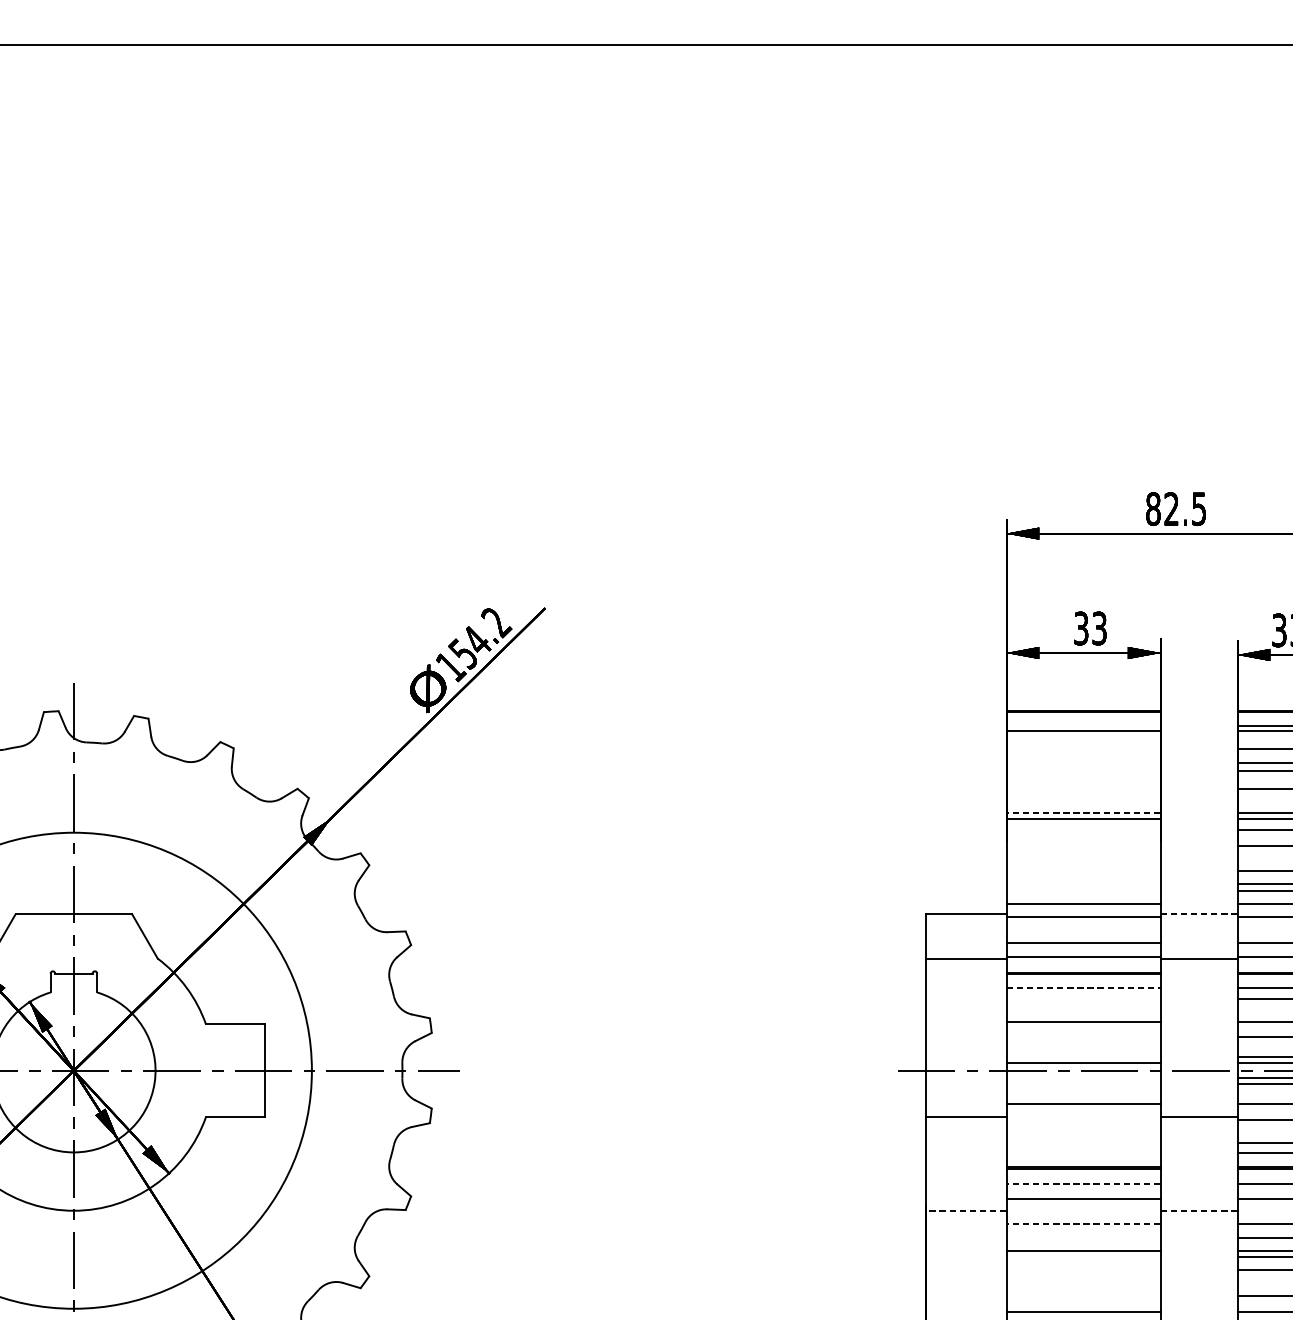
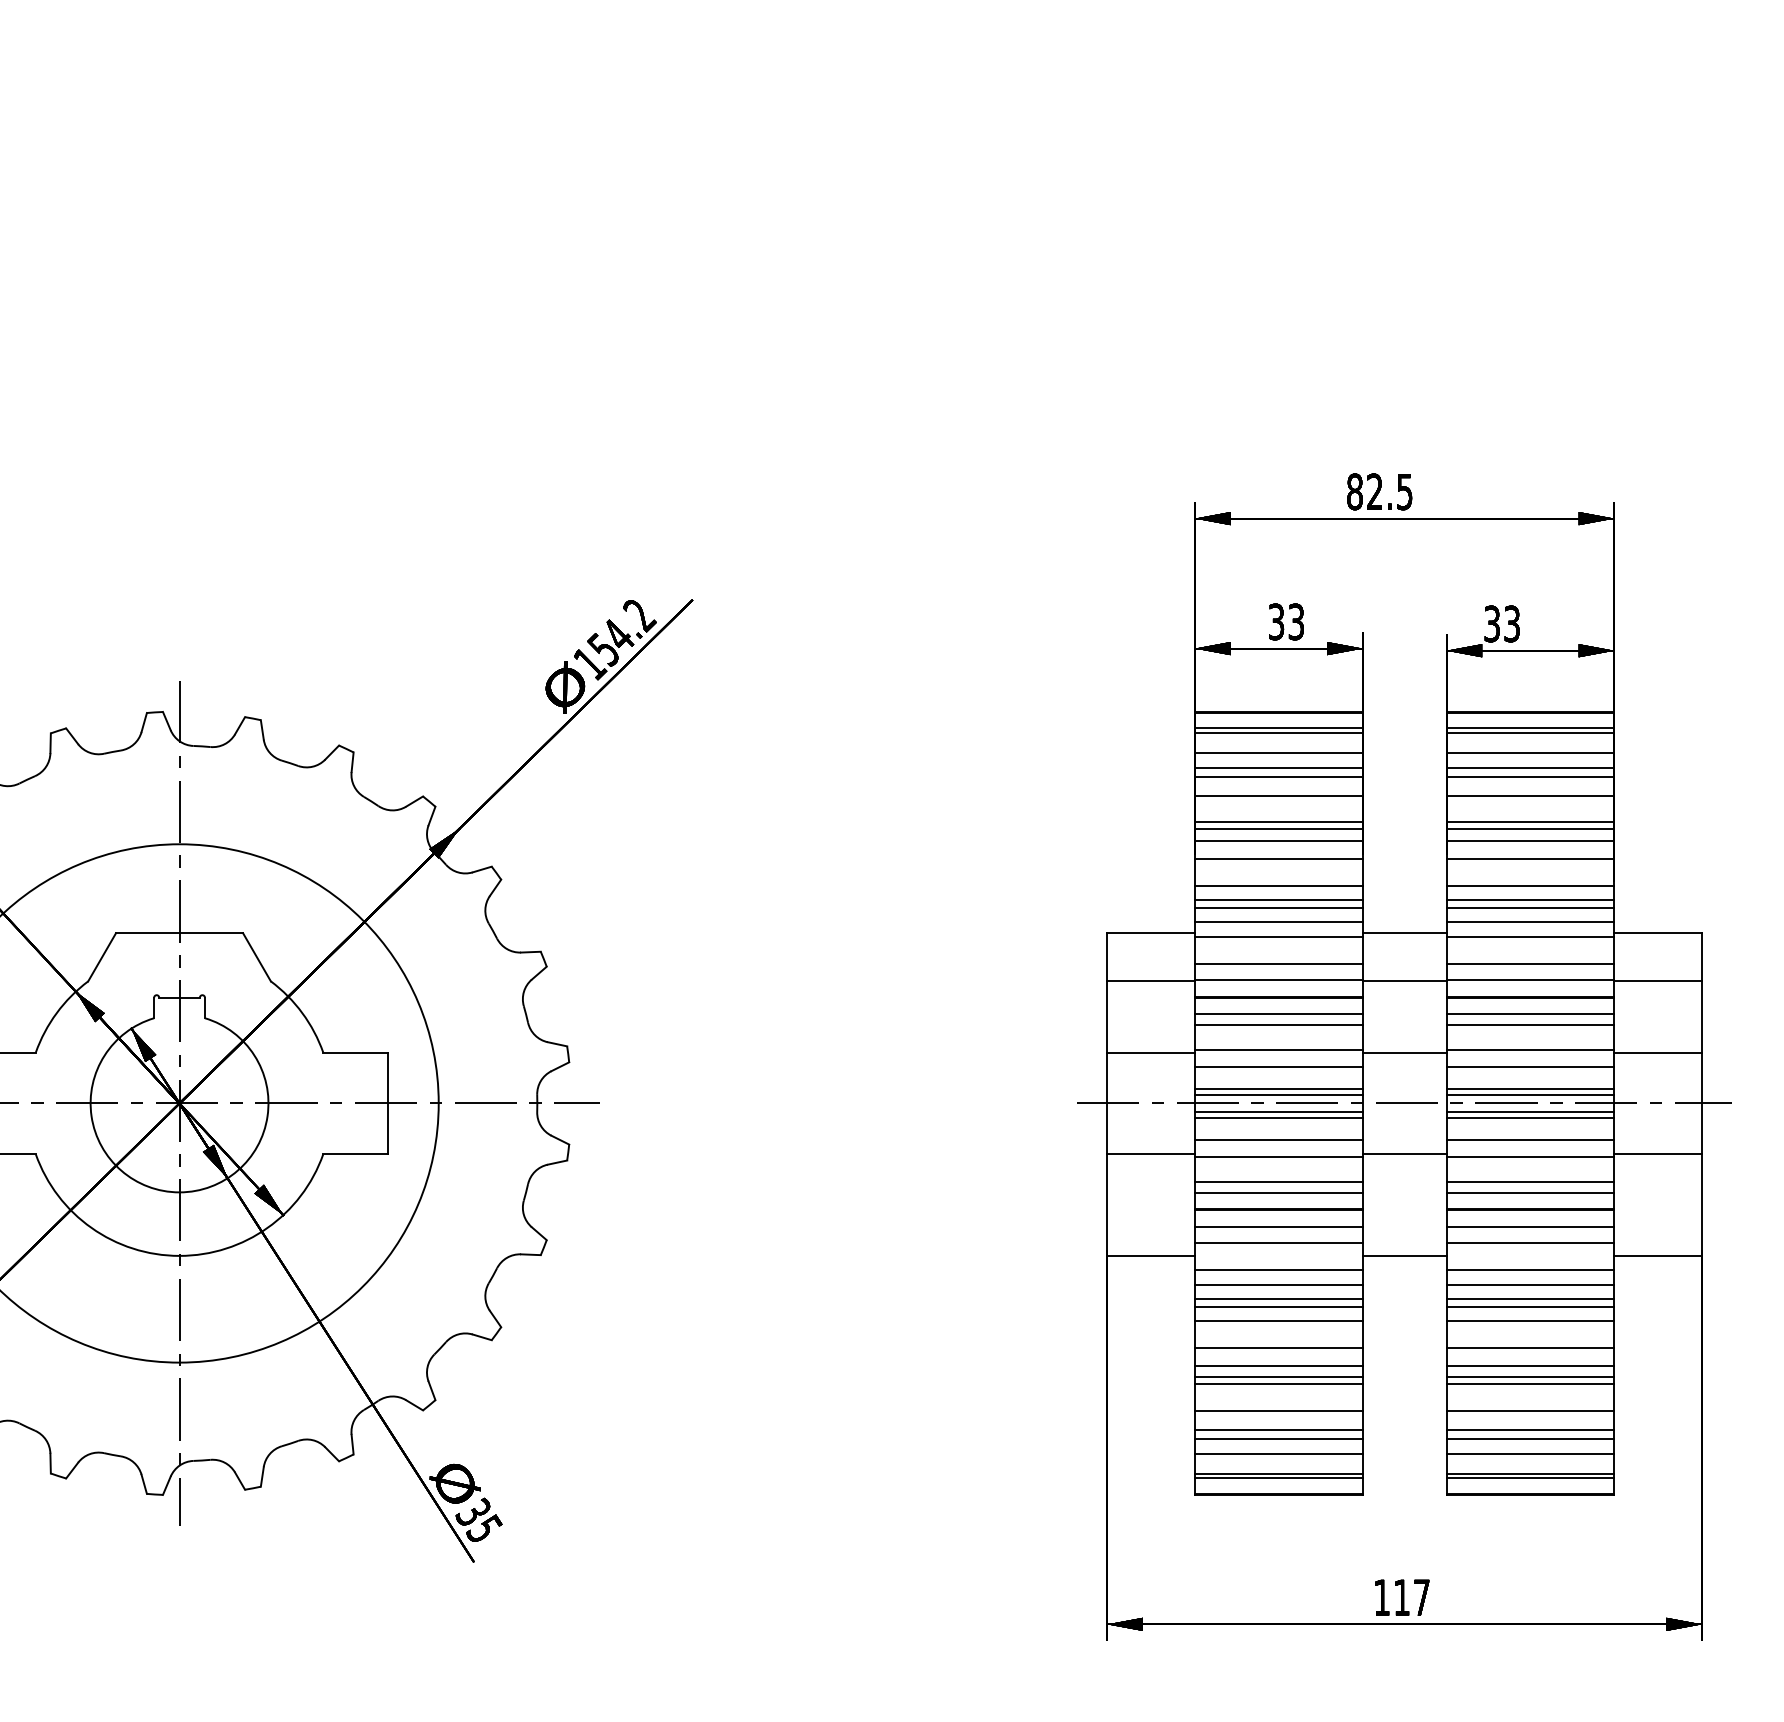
line: (1083, 726) -> (1278, 728), added
line: (1083, 749) -> (1278, 753), added
line: (1083, 763) -> (1278, 768), added
line: (1083, 771) -> (1278, 777), added
line: (1083, 788) -> (1278, 796), added
line: (1083, 812) -> (1278, 822), dashed -> solid
line: (1083, 830) -> (1278, 841), added
line: (1083, 845) -> (1278, 858), added
line: (1083, 871) -> (1278, 886), added
line: (1083, 884) -> (1278, 900), added
line: (1083, 890) -> (1278, 907), added
line: (1198, 914) -> (1404, 933), dashed -> solid
line: (1083, 988) -> (1278, 1013), dashed -> solid
line: (1083, 998) -> (1278, 1024), added
line: (966, 1023) -> (1151, 1052), added
line: (1198, 1023) -> (1404, 1052), added
line: (1083, 1037) -> (1278, 1067), added
line: (1083, 1057) -> (1278, 1088), added
line: (1083, 1078) -> (1278, 1111), added
line: (1083, 1084) -> (1278, 1118), added
line: (1083, 1119) -> (1278, 1156), added
line: (1083, 1143) -> (1278, 1182), added
line: (1083, 1153) -> (1278, 1193), added
line: (1083, 1184) -> (1278, 1227), dashed -> solid
line: (966, 1210) -> (1151, 1255), dashed -> solid
line: (1198, 1210) -> (1404, 1255), dashed -> solid
line: (1083, 1224) -> (1278, 1270), dashed -> solid
line: (1083, 1237) -> (1278, 1285), added
line: (1083, 1257) -> (1278, 1306), added
line: (1083, 1270) -> (1278, 1320), added
line: (1083, 1295) -> (1278, 1348), added

